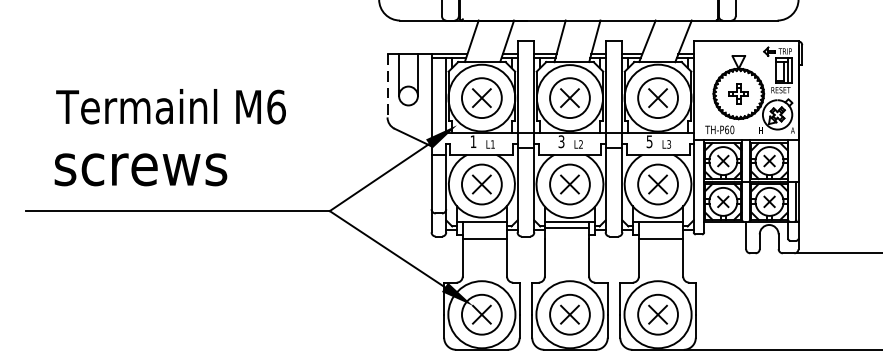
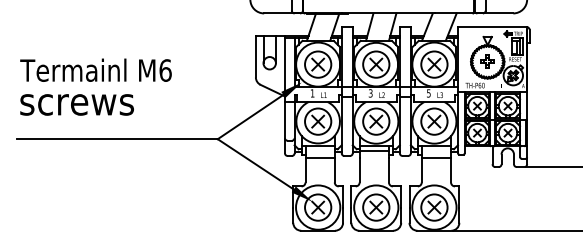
line: (386, 85) -> (255, 56), dashed -> solid
text: (170, 105) -> (95, 69), moved
text: (139, 169) -> (76, 104), moved

